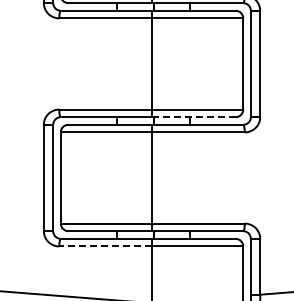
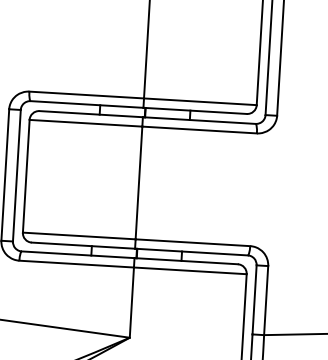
line: (193, 117) -> (194, 111), dashed -> solid
line: (105, 246) -> (76, 264), dashed -> solid

